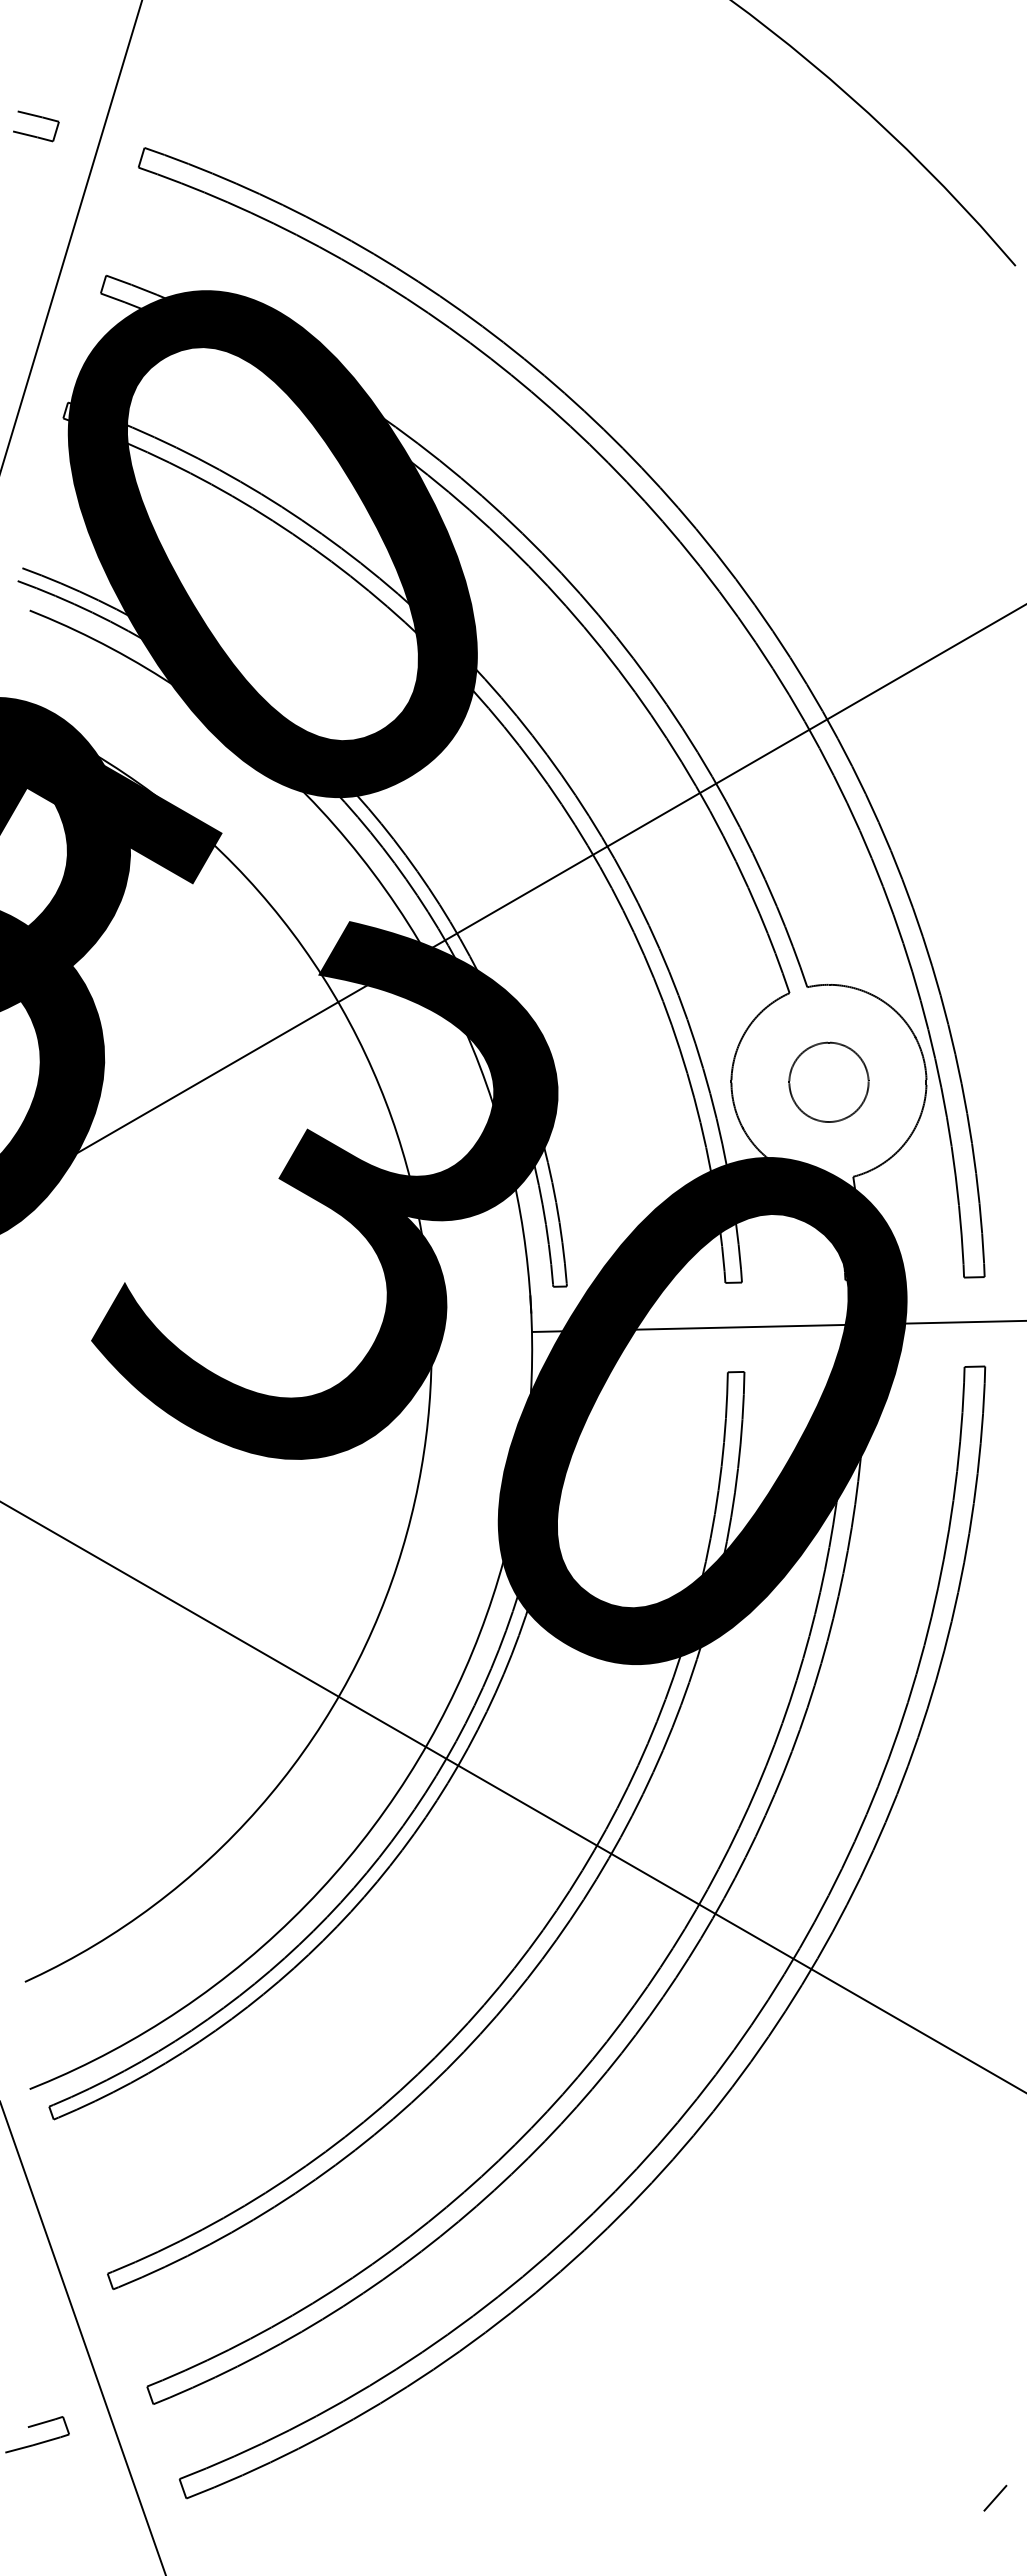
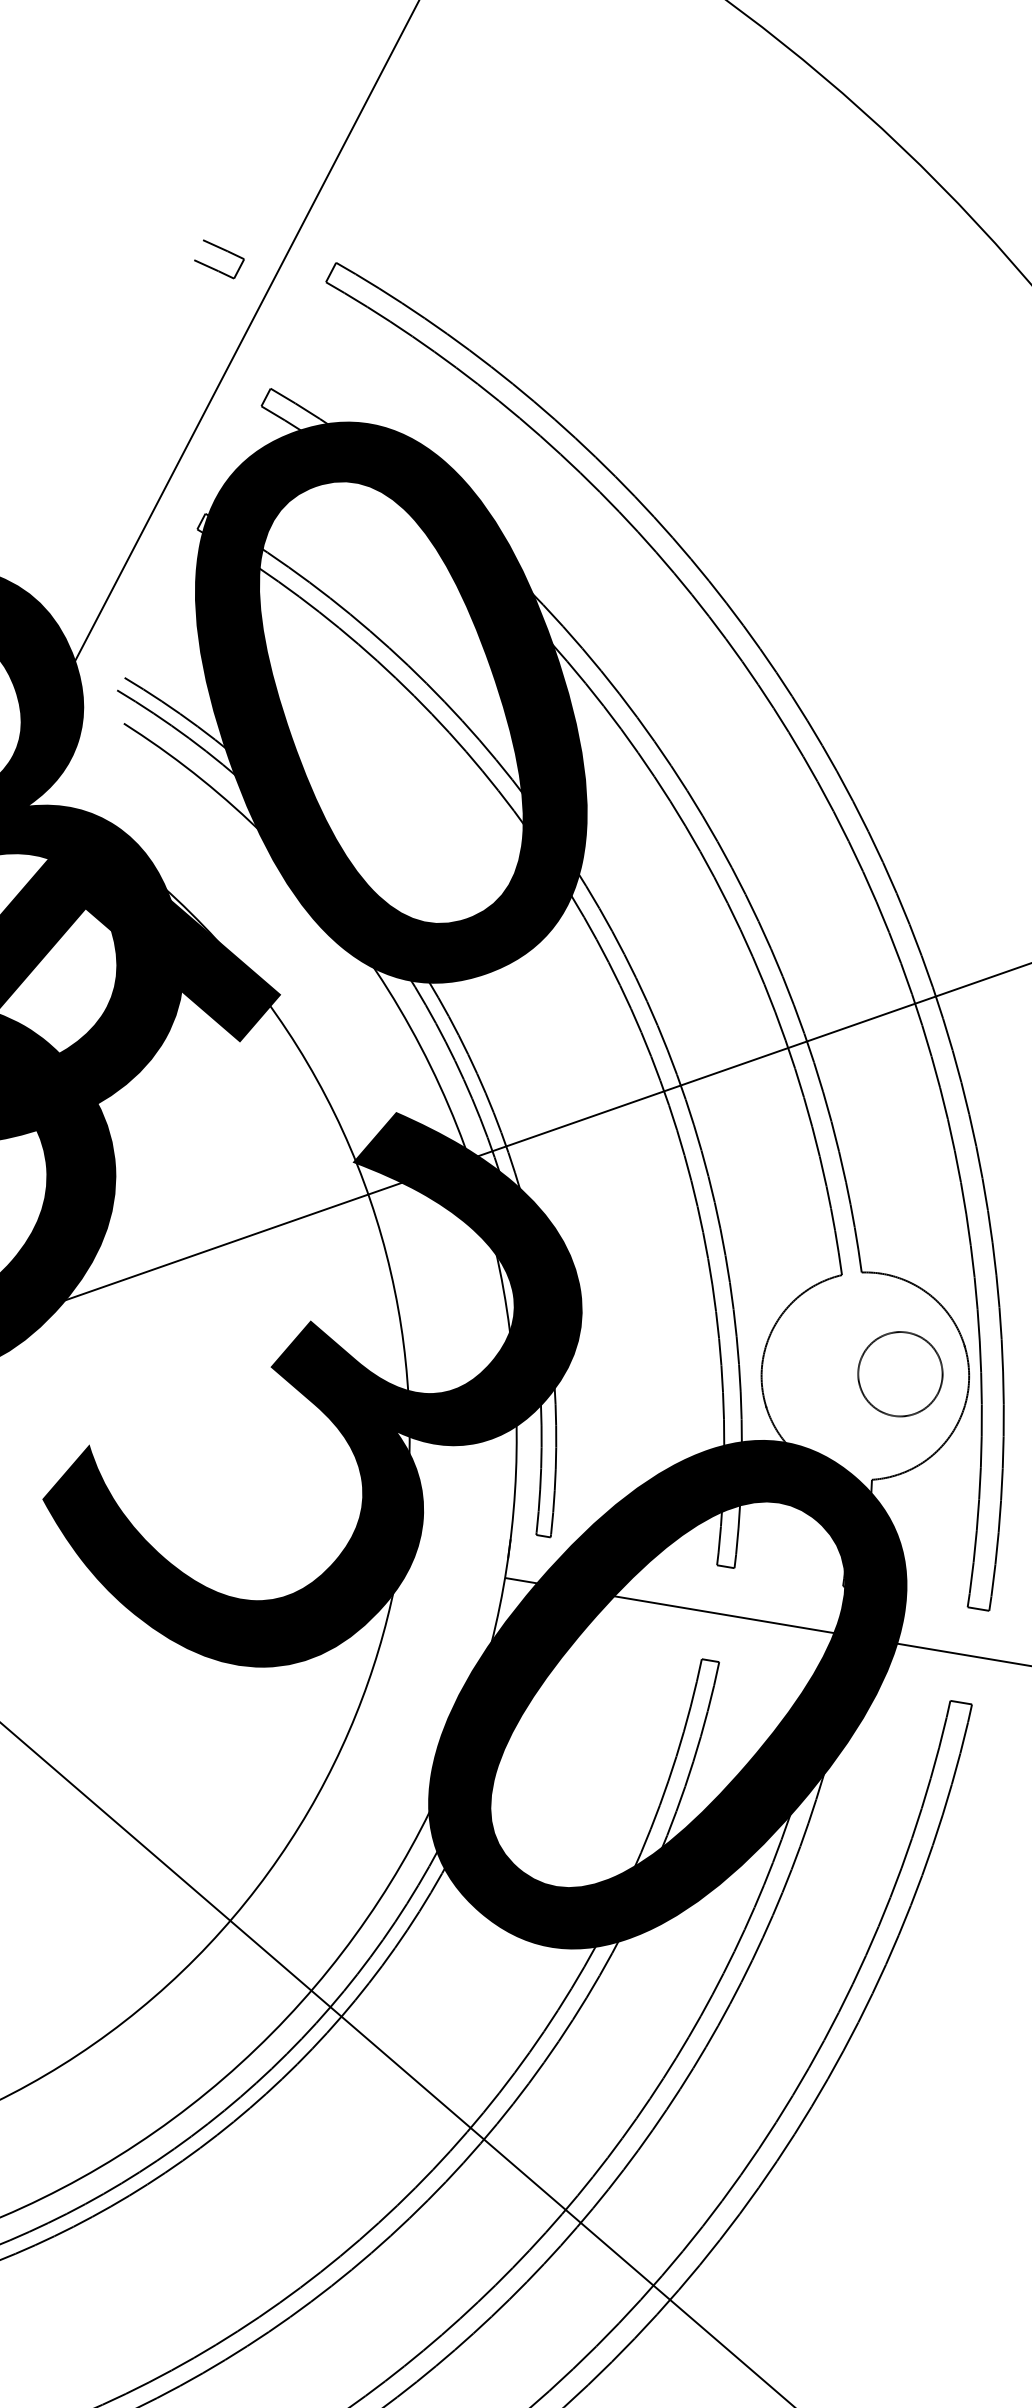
part: (37, 117) -> (222, 250), moved
part: (828, 1081) -> (900, 1373), moved

